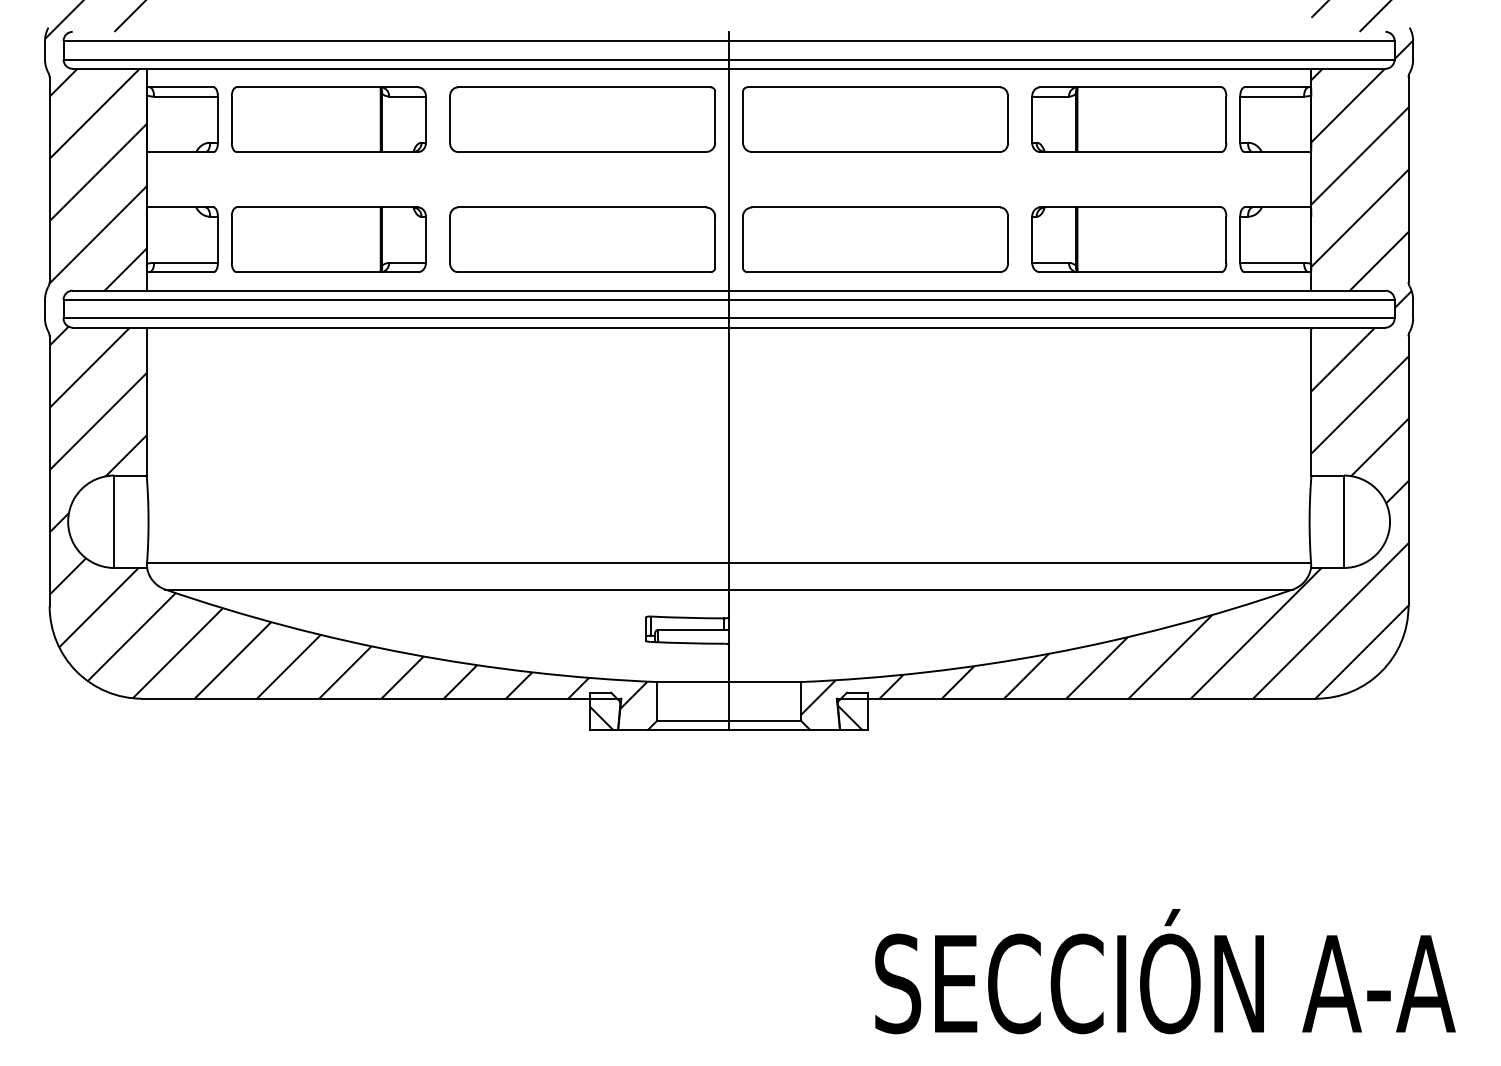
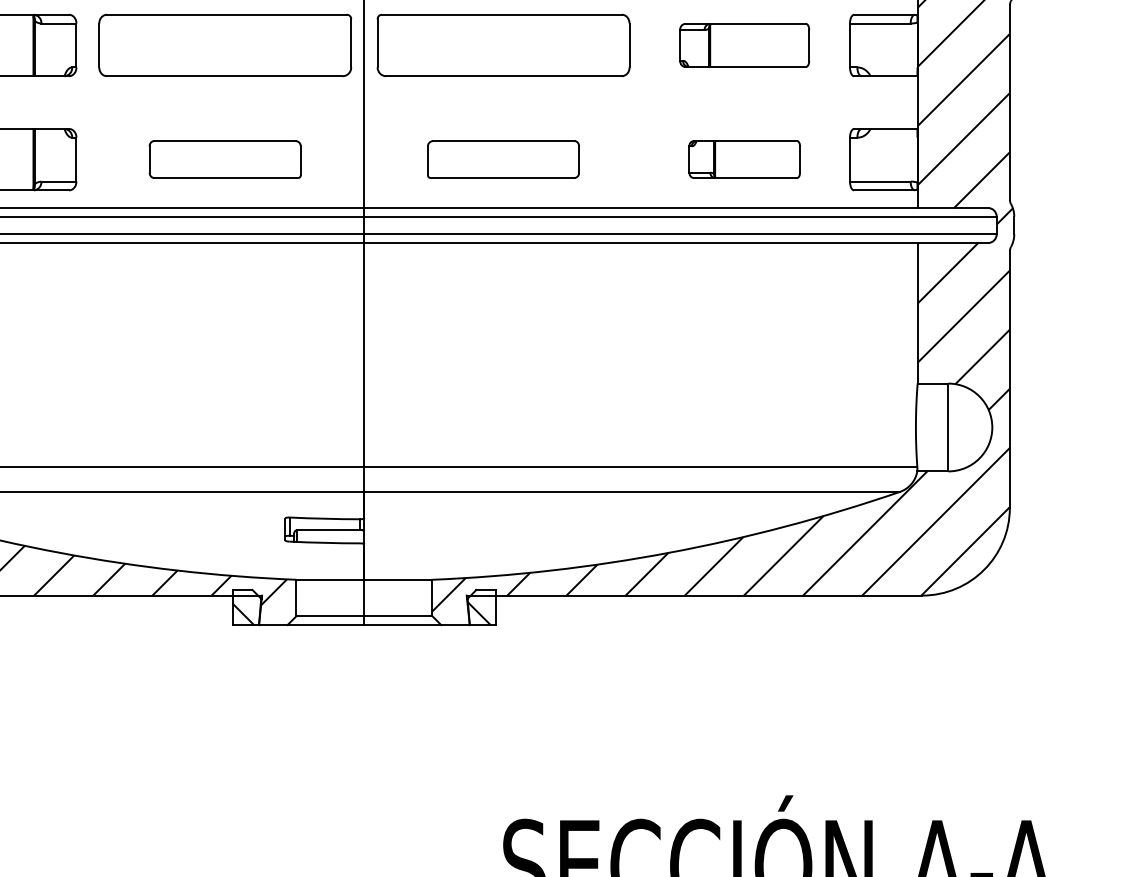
part: (1129, 119) -> (744, 45), size x0.7
part: (582, 239) -> (225, 159), size x0.6
part: (875, 239) -> (503, 159), size x0.6
part: (1129, 239) -> (744, 159), size x0.6

